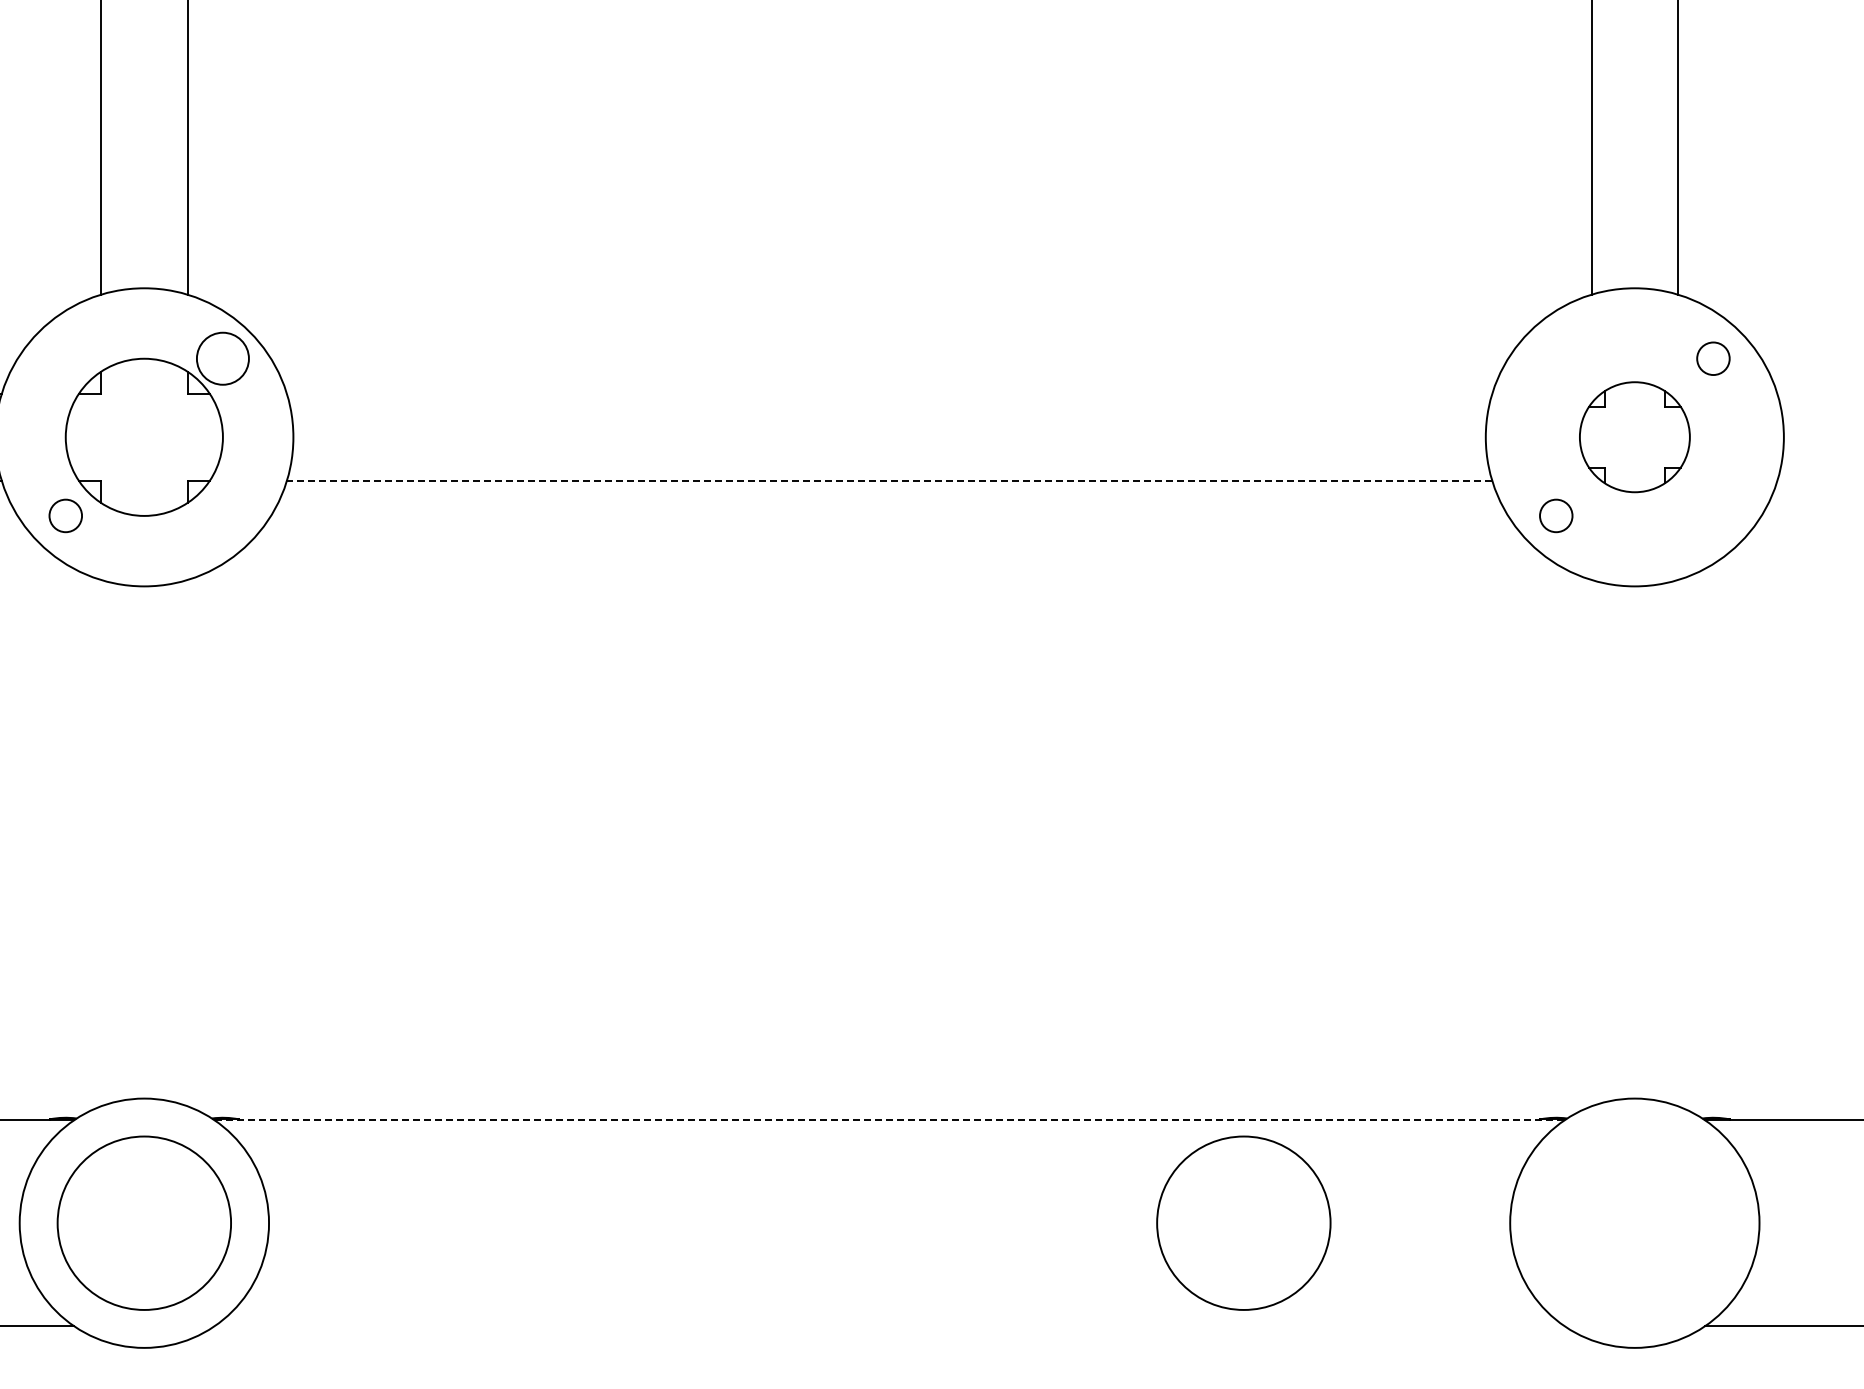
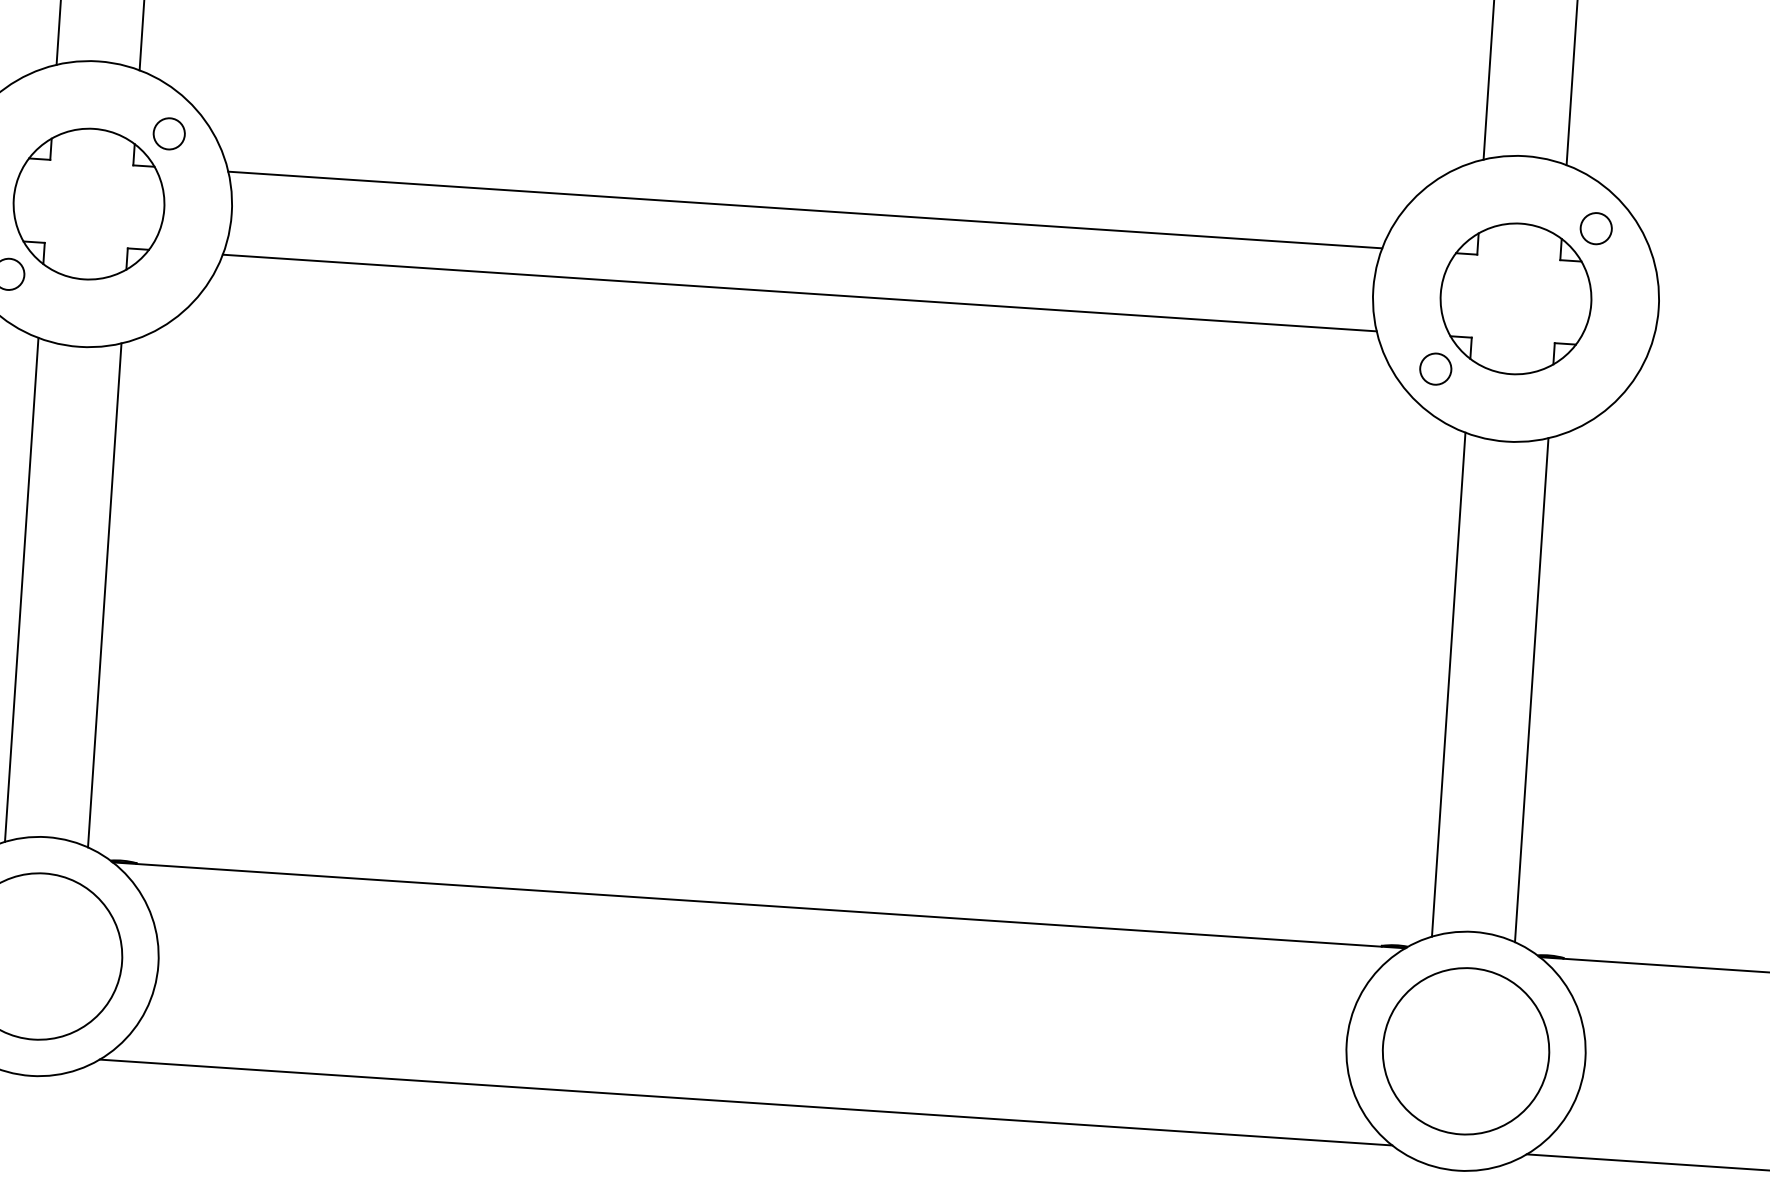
circle: (222, 358) -> (168, 133), size x0.62
line: (889, 393) -> (805, 209), added
part: (1634, 436) -> (1515, 298), size x1.43
line: (889, 480) -> (799, 292), dashed -> solid
line: (101, 842) -> (22, 589), added
line: (187, 842) -> (104, 594), added
line: (1591, 842) -> (1448, 684), added
line: (1678, 842) -> (1532, 689), added
line: (890, 1120) -> (759, 905), dashed -> solid
circle: (1243, 1222) -> (1465, 1050), moved
line: (889, 1326) -> (745, 1102), added

